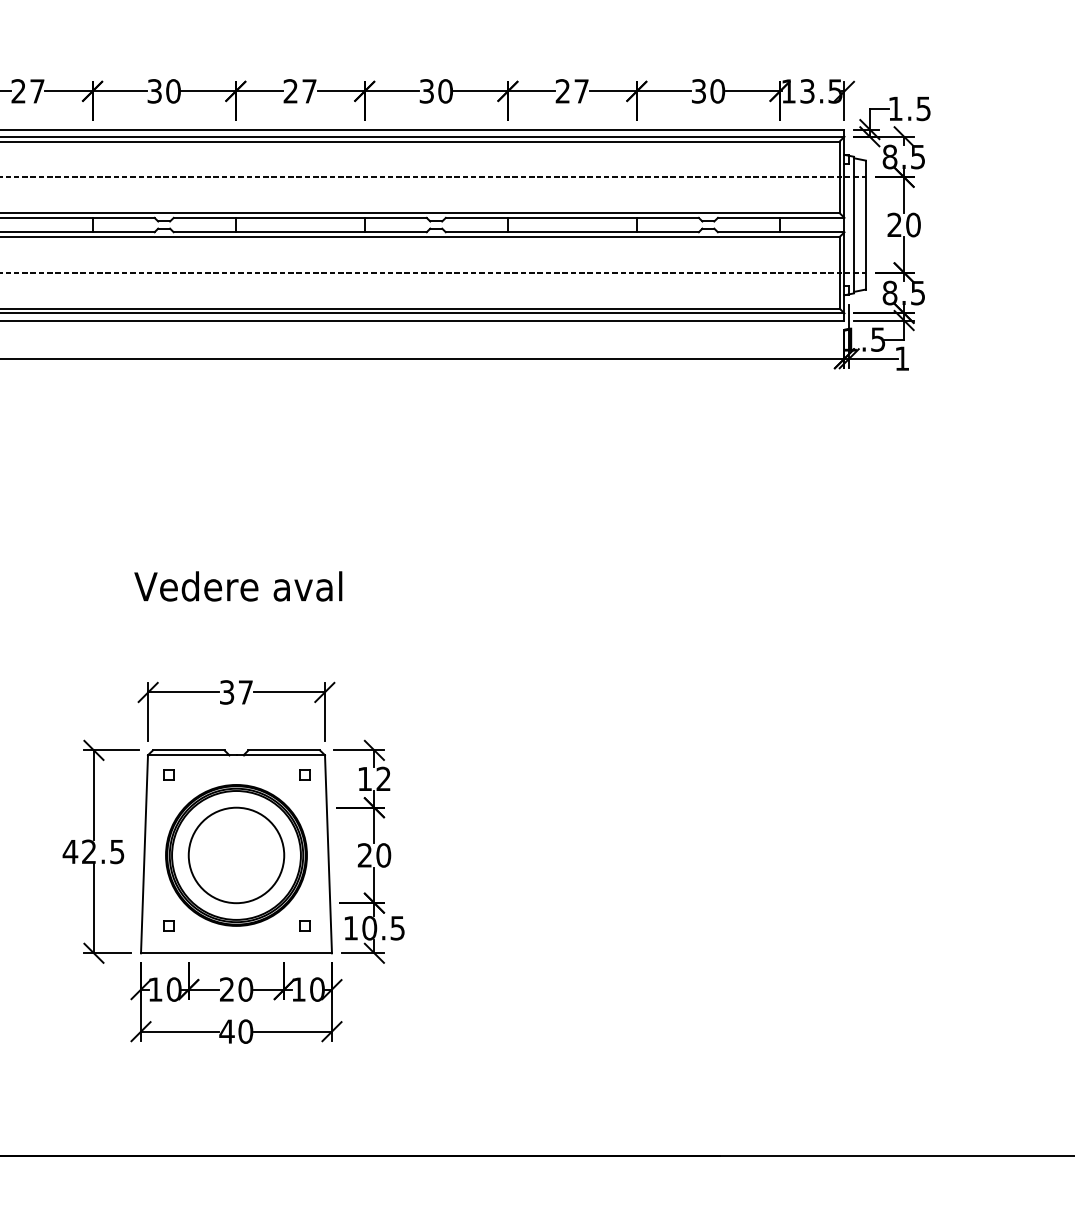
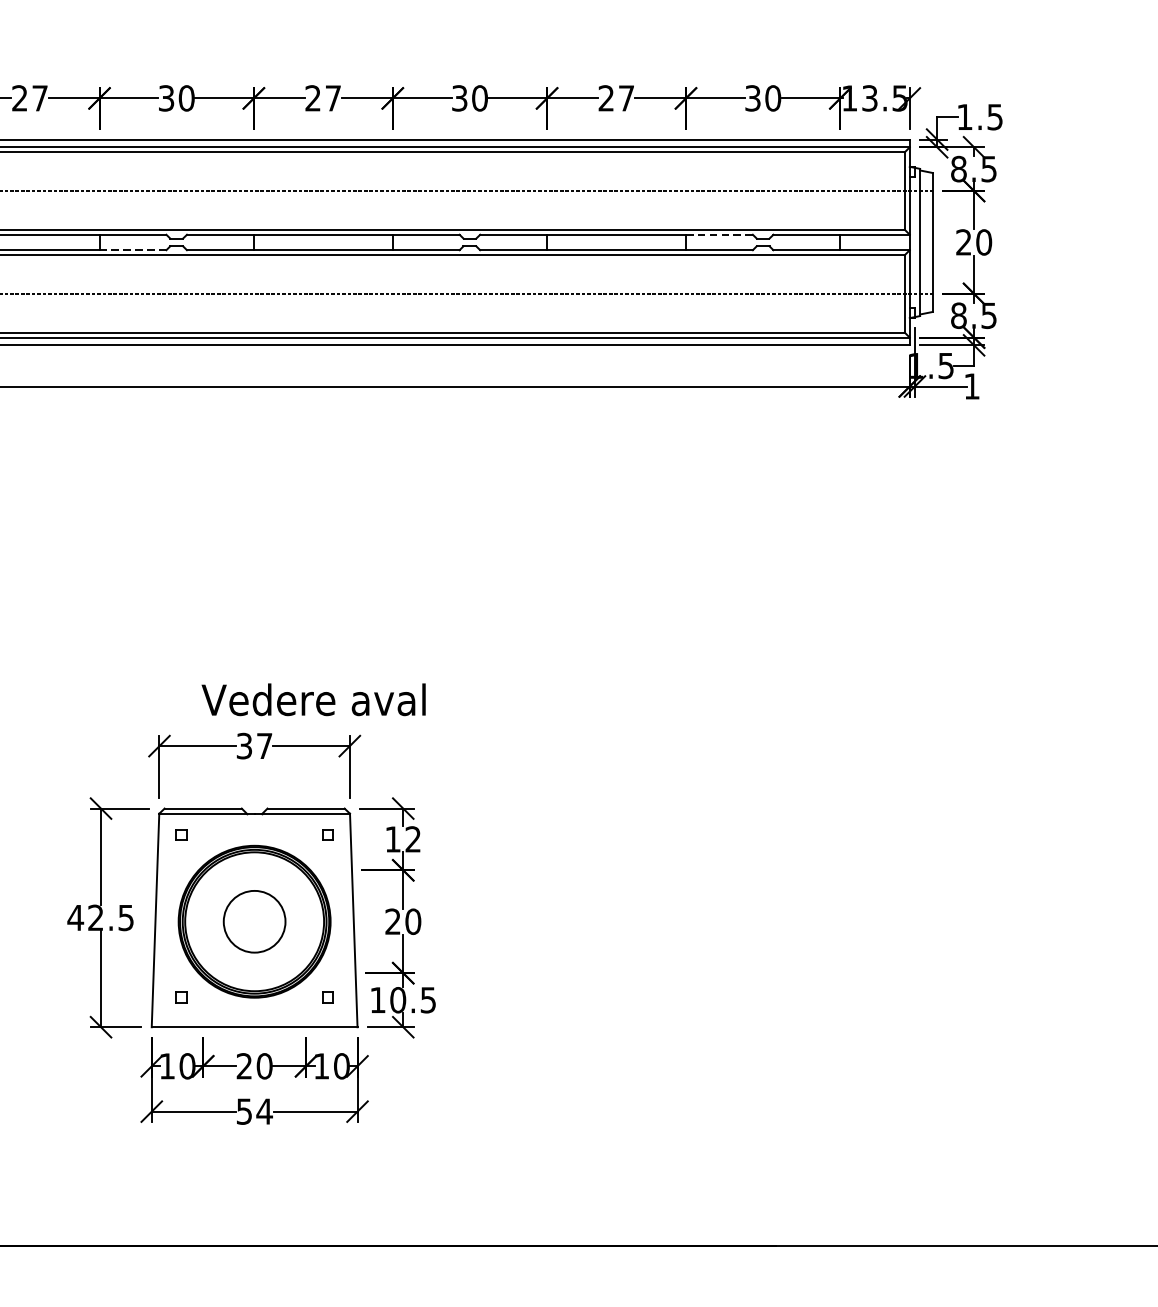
line: (668, 217) -> (720, 234), solid -> dashed
line: (124, 232) -> (133, 250), solid -> dashed
text: (238, 586) -> (313, 699), moved
circle: (236, 855) -> (254, 921), size x0.6
text: (236, 1031) -> (254, 1111), 40 -> 54

